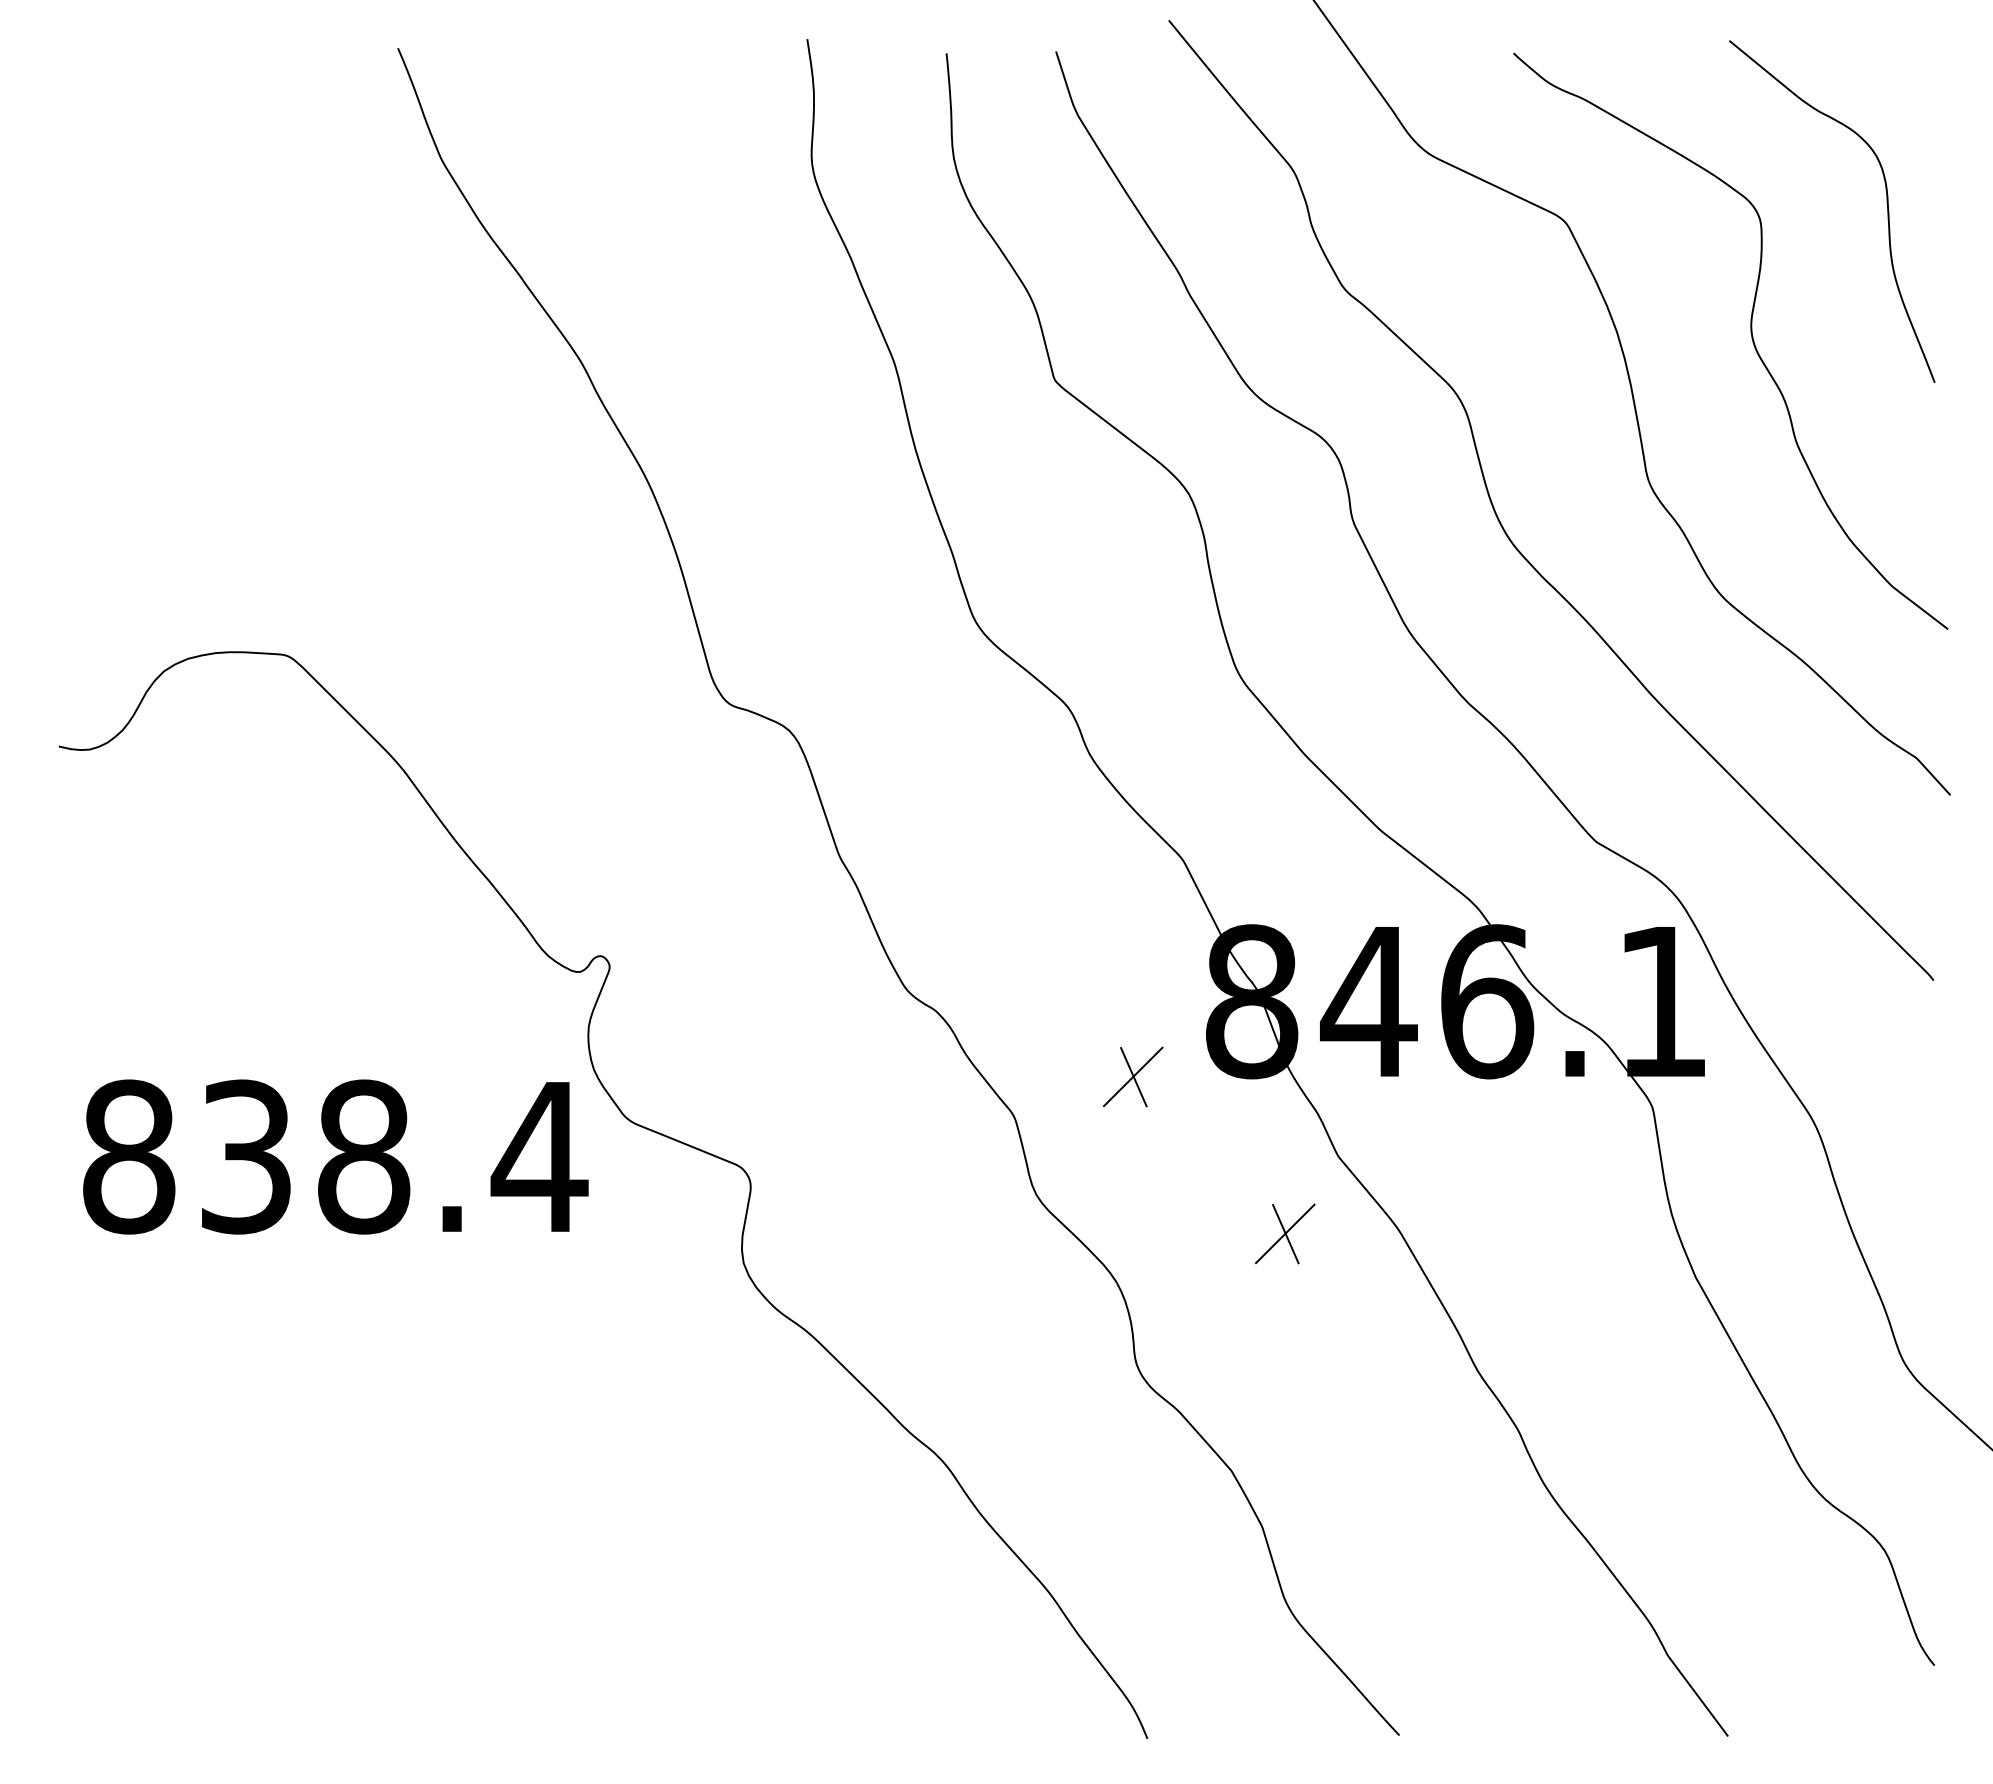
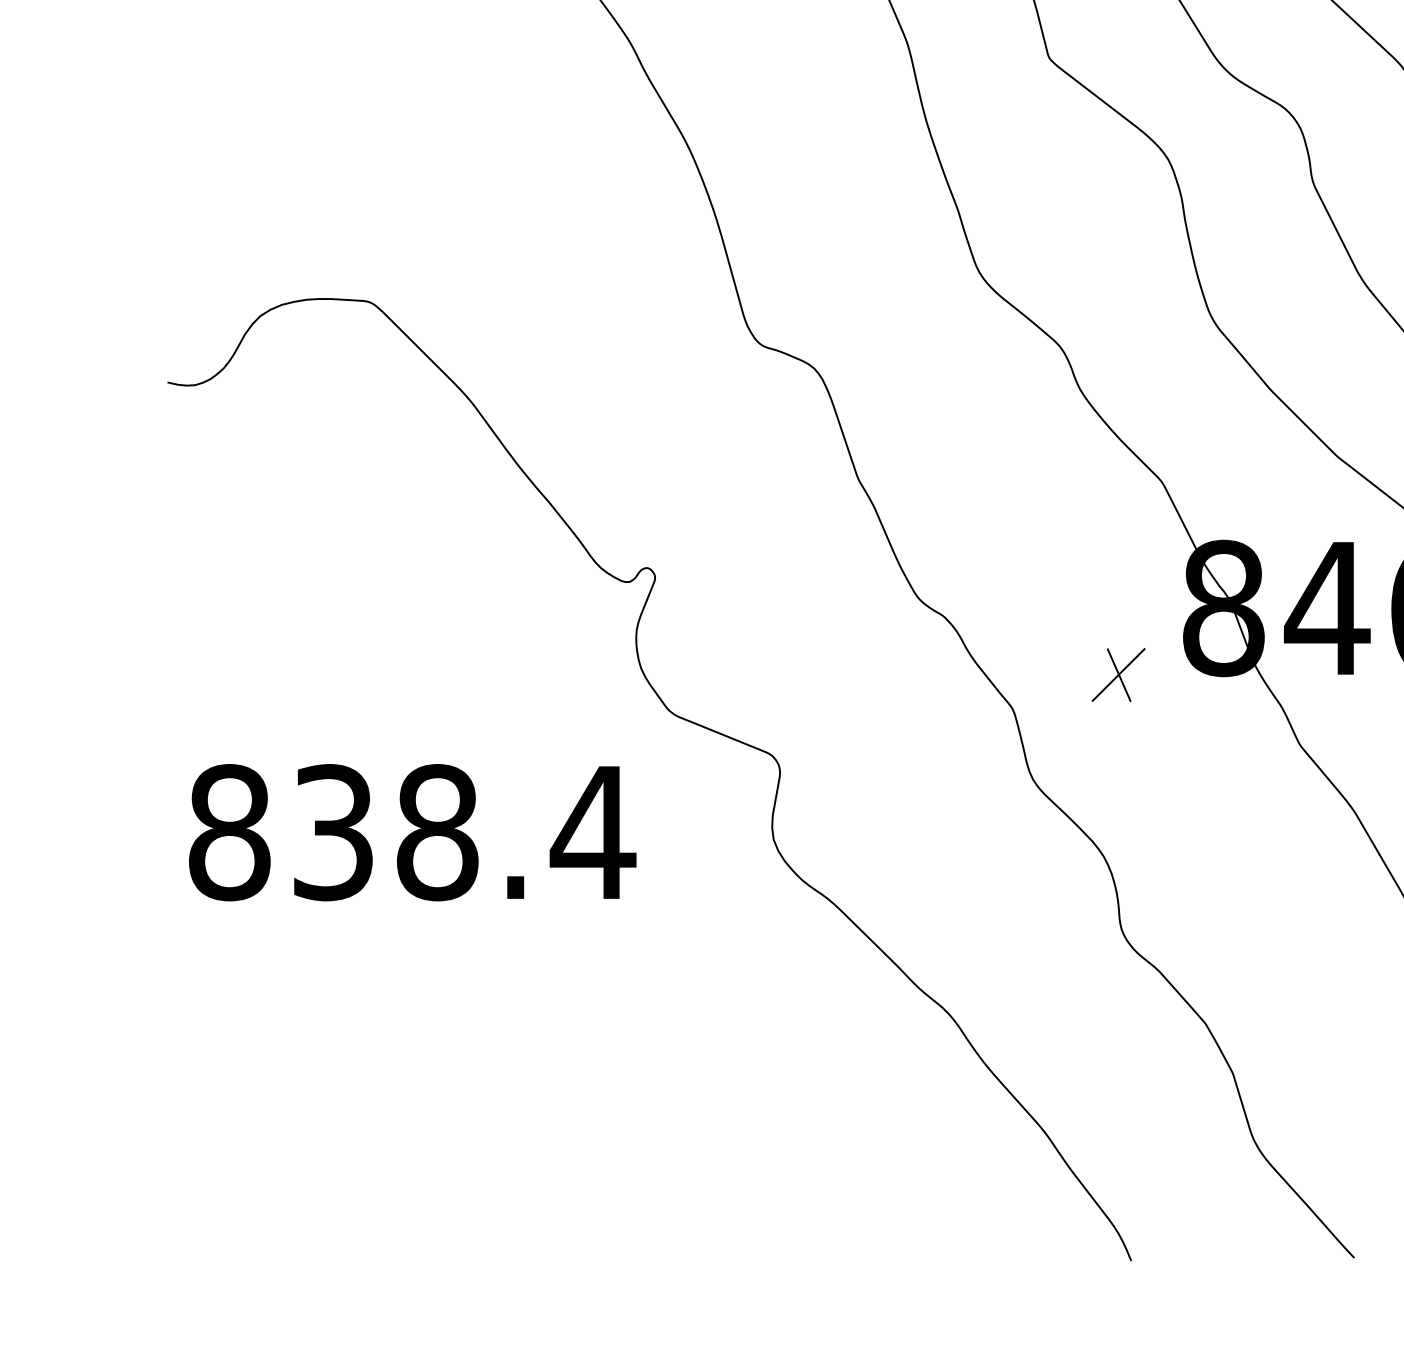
text: (335, 1156) -> (412, 832), moved
part: (1285, 1233) -> (1253, 813), removed

